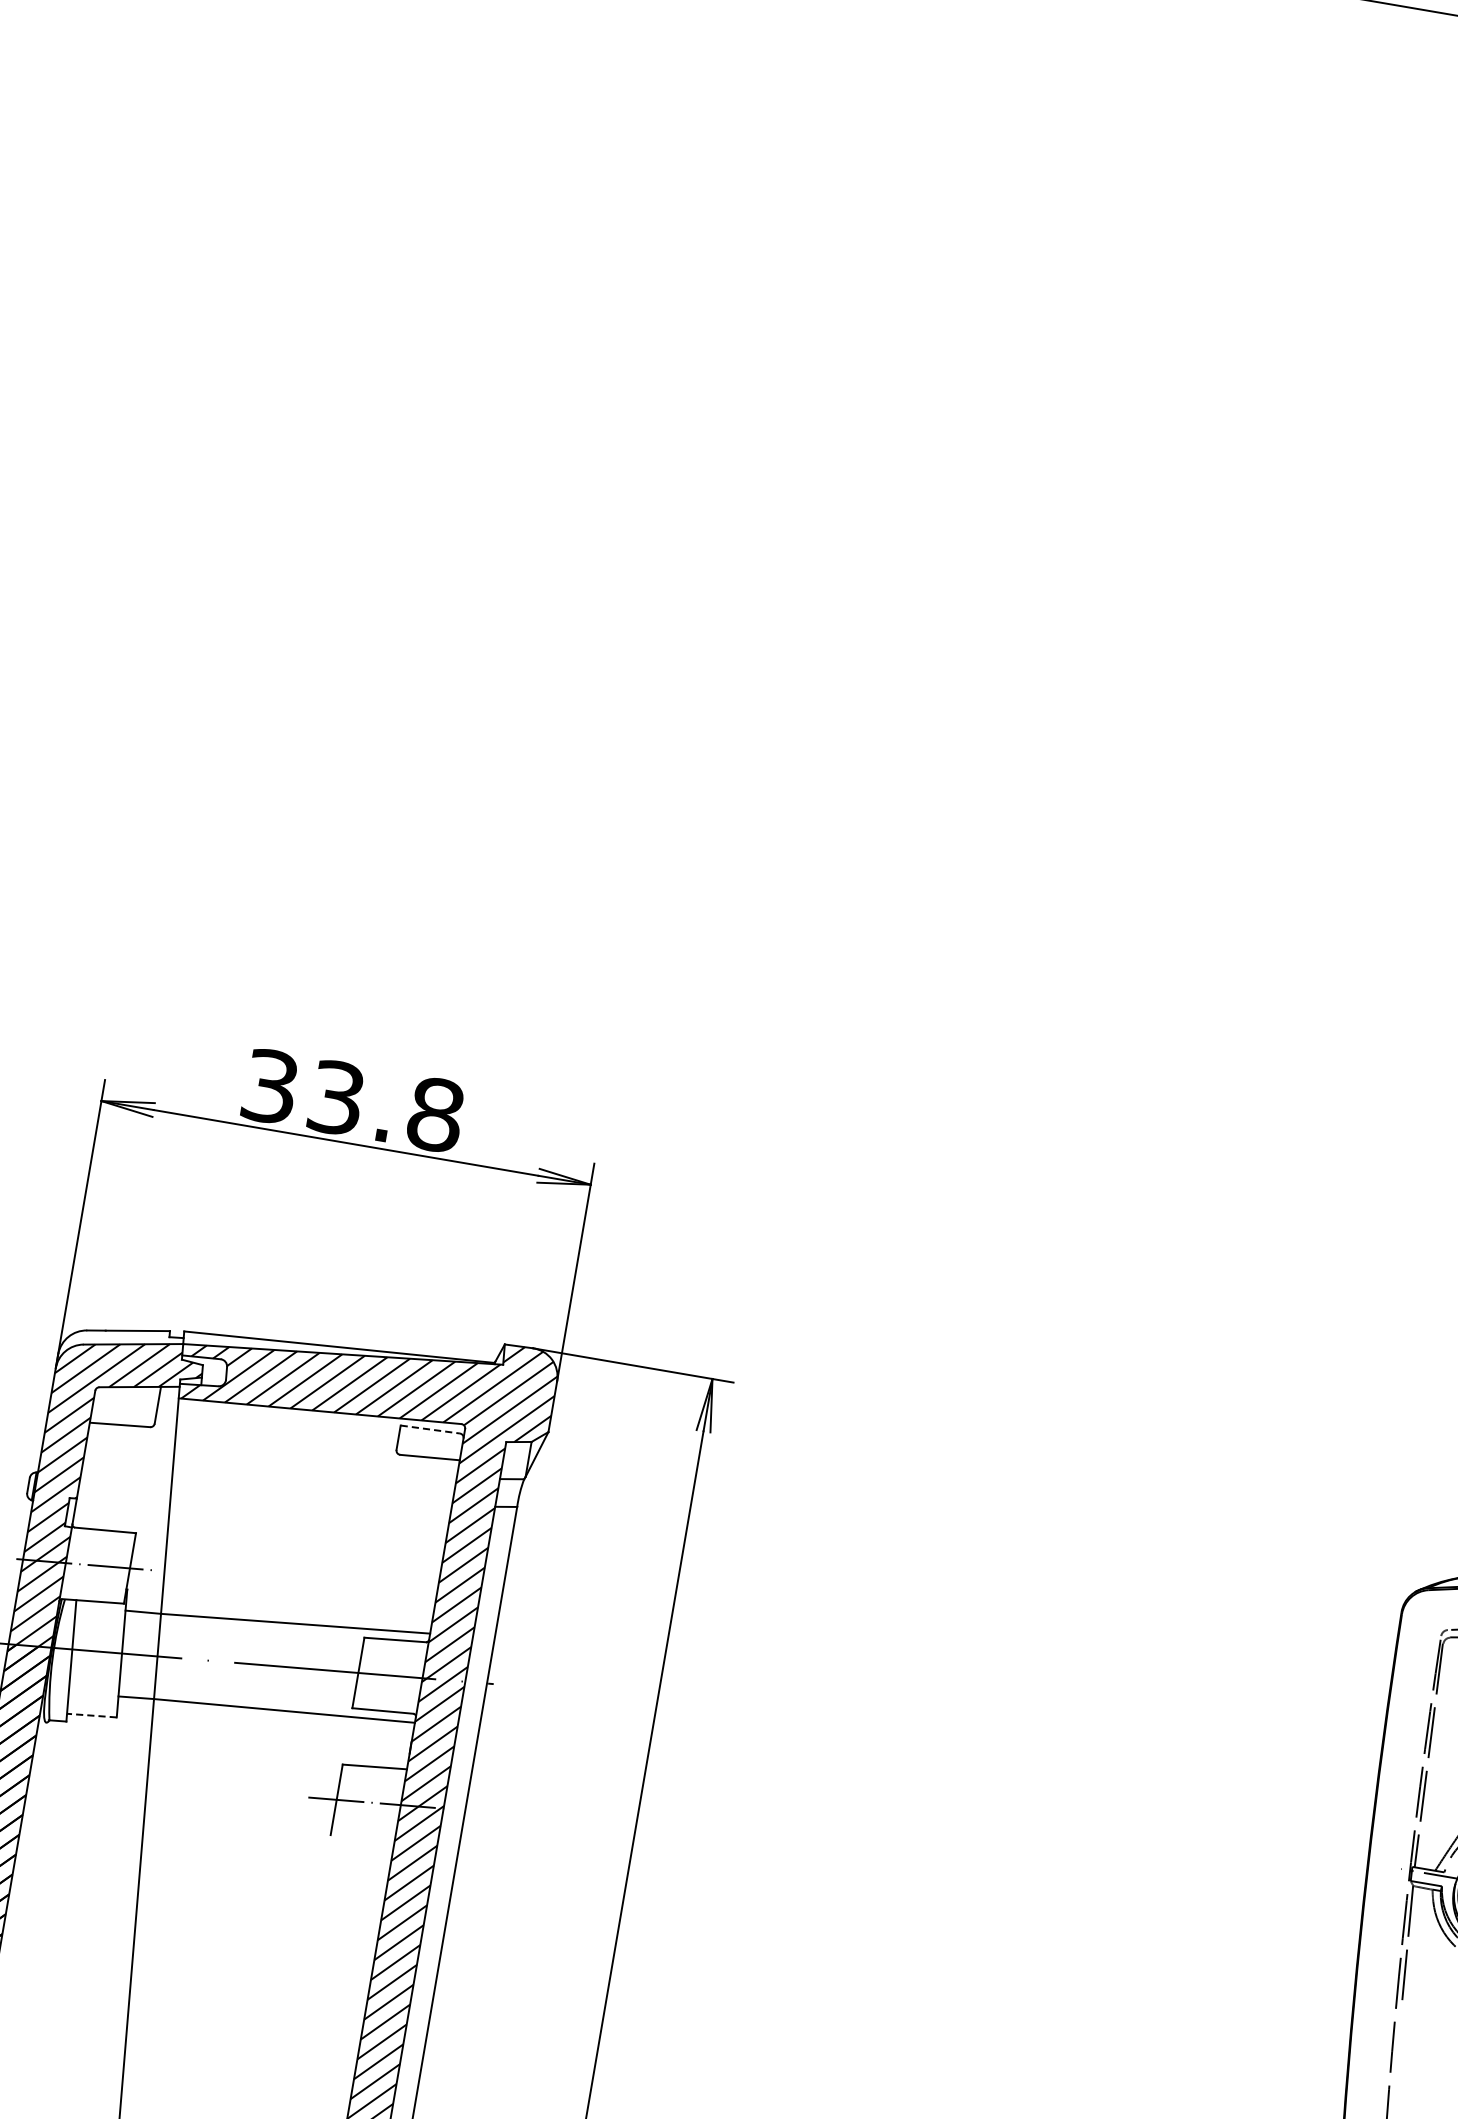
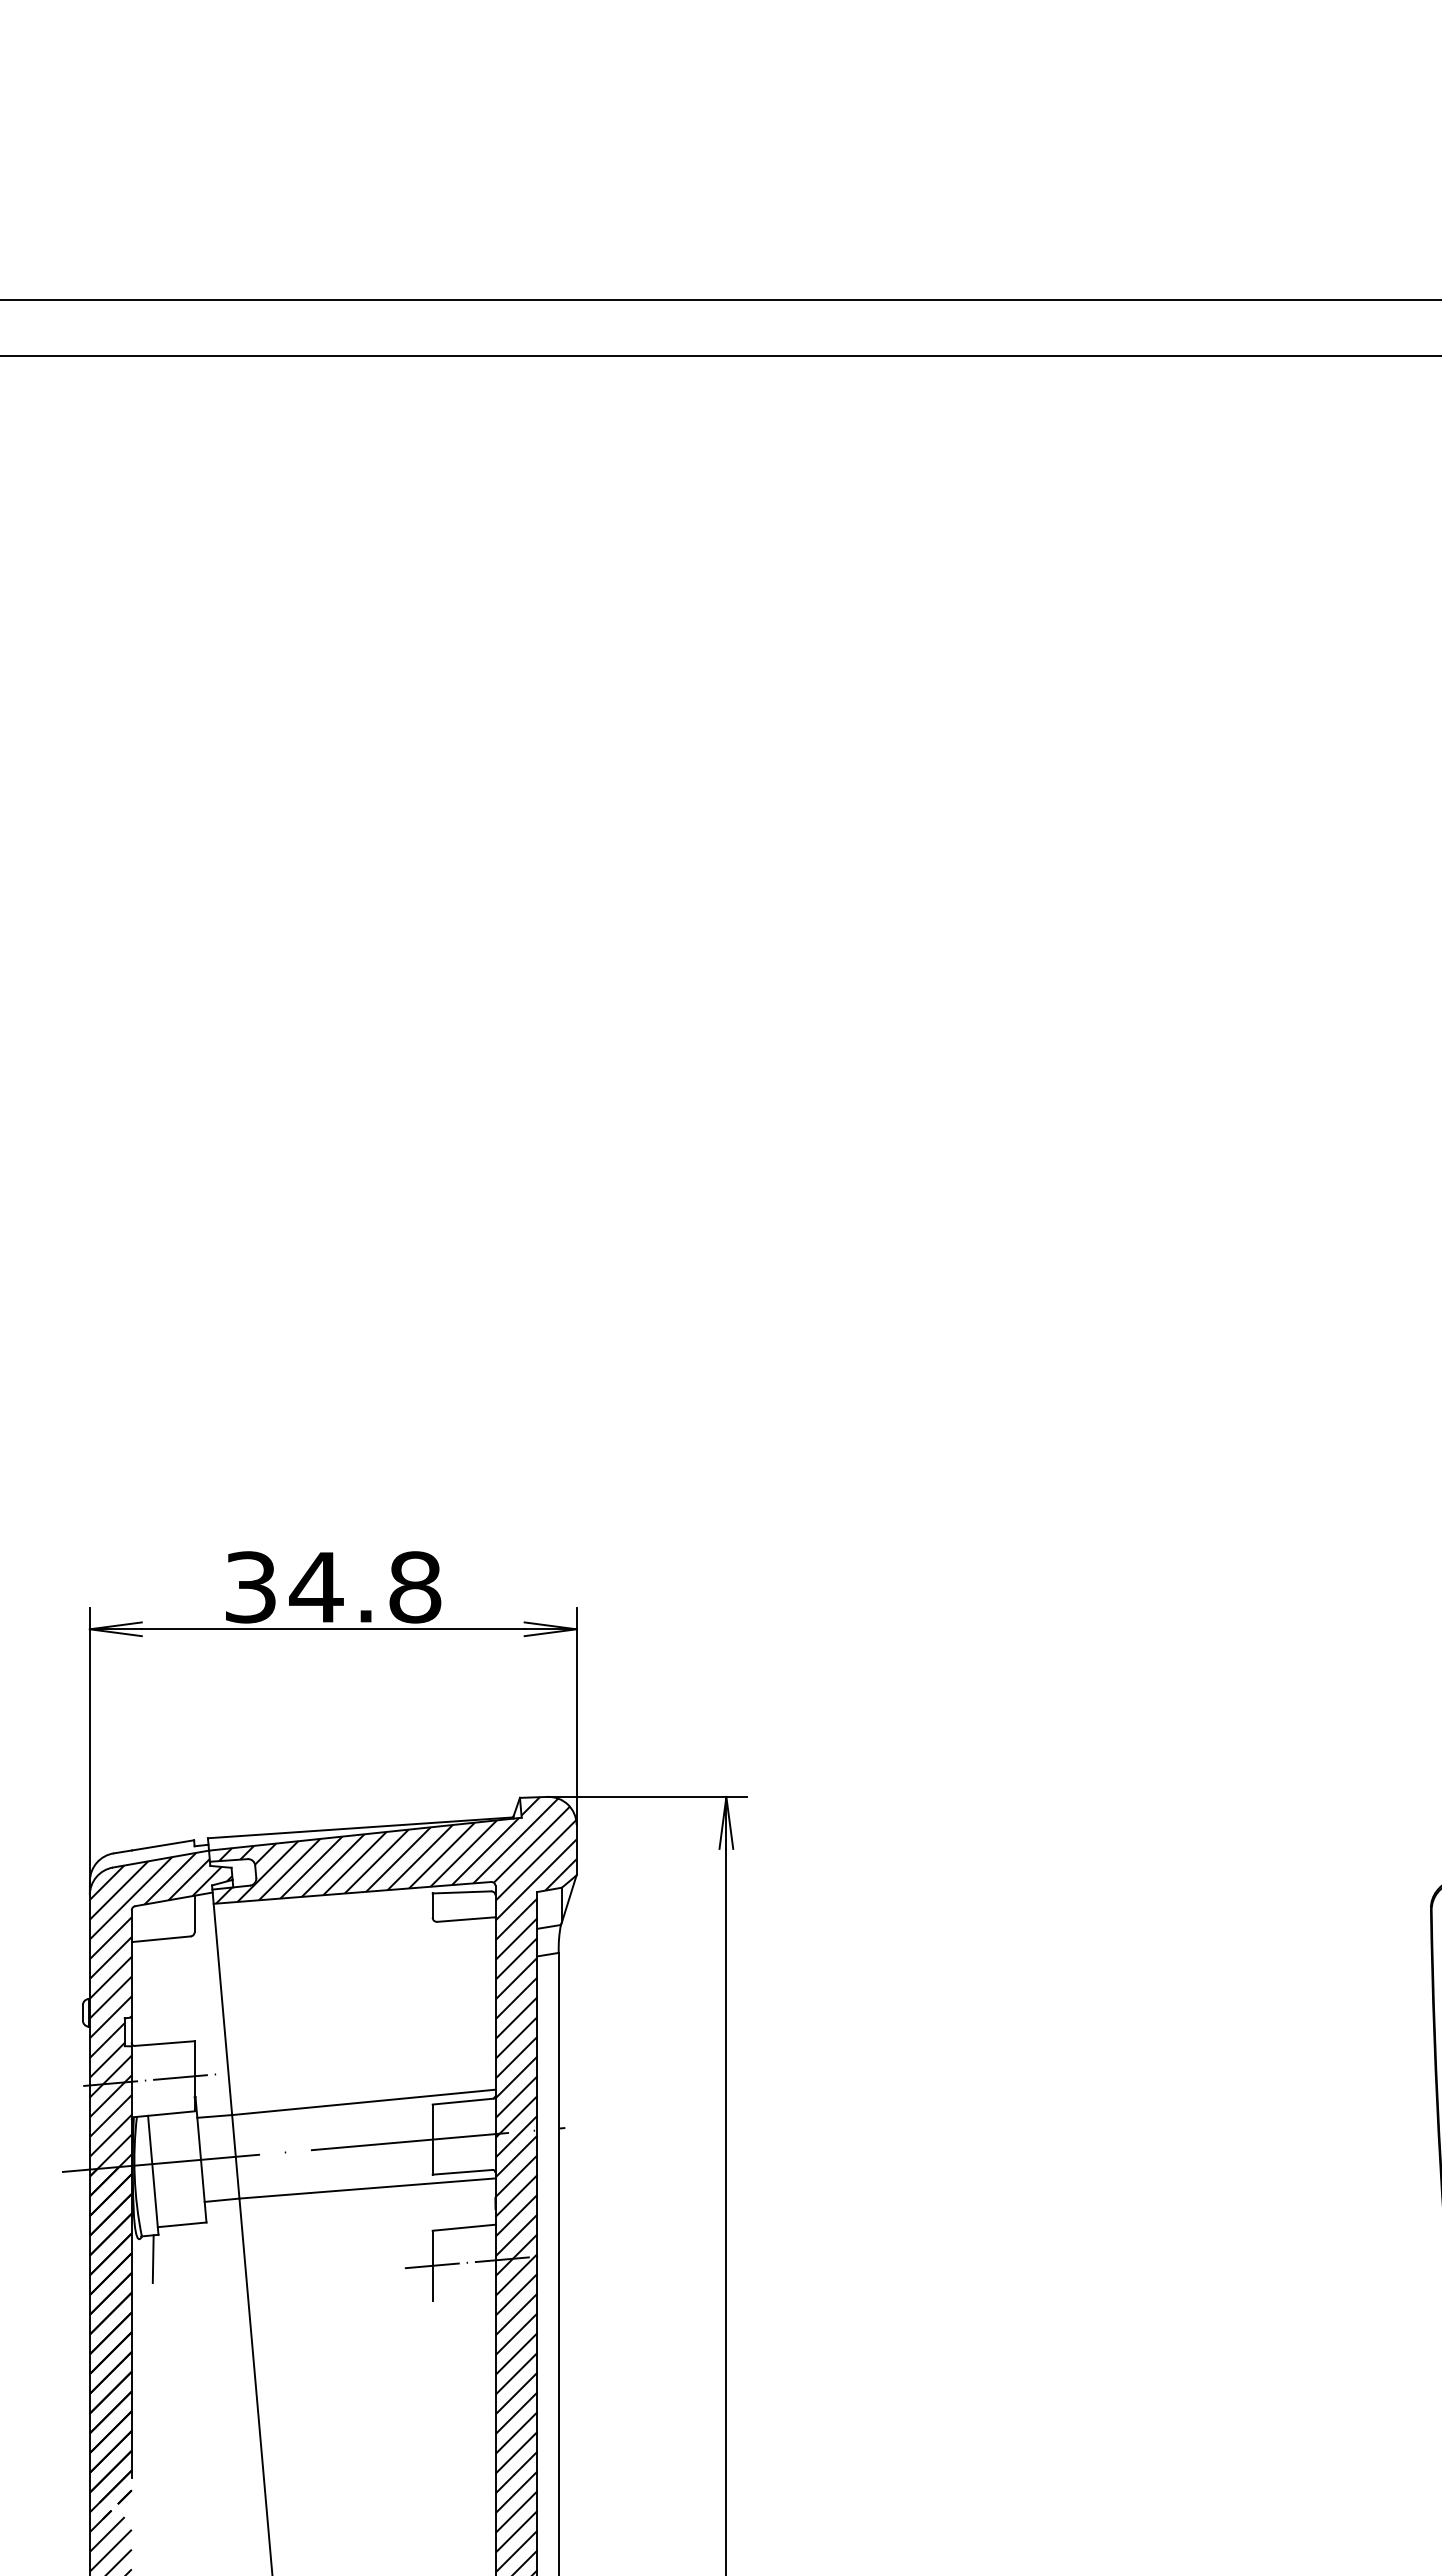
text: (336, 1098) -> (316, 1587), 33.8 -> 34.8
line: (430, 1429) -> (462, 1892), dashed -> solid
line: (91, 1715) -> (181, 2224), dashed -> solid
line: (56, 1745) -> (152, 2259), added

